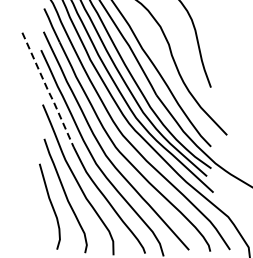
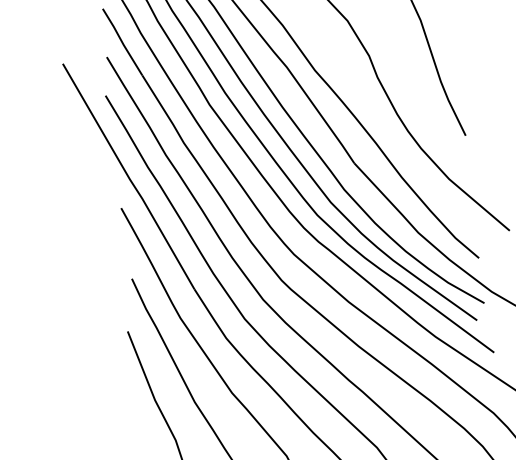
line: (48, 91) -> (129, 179), dashed -> solid

